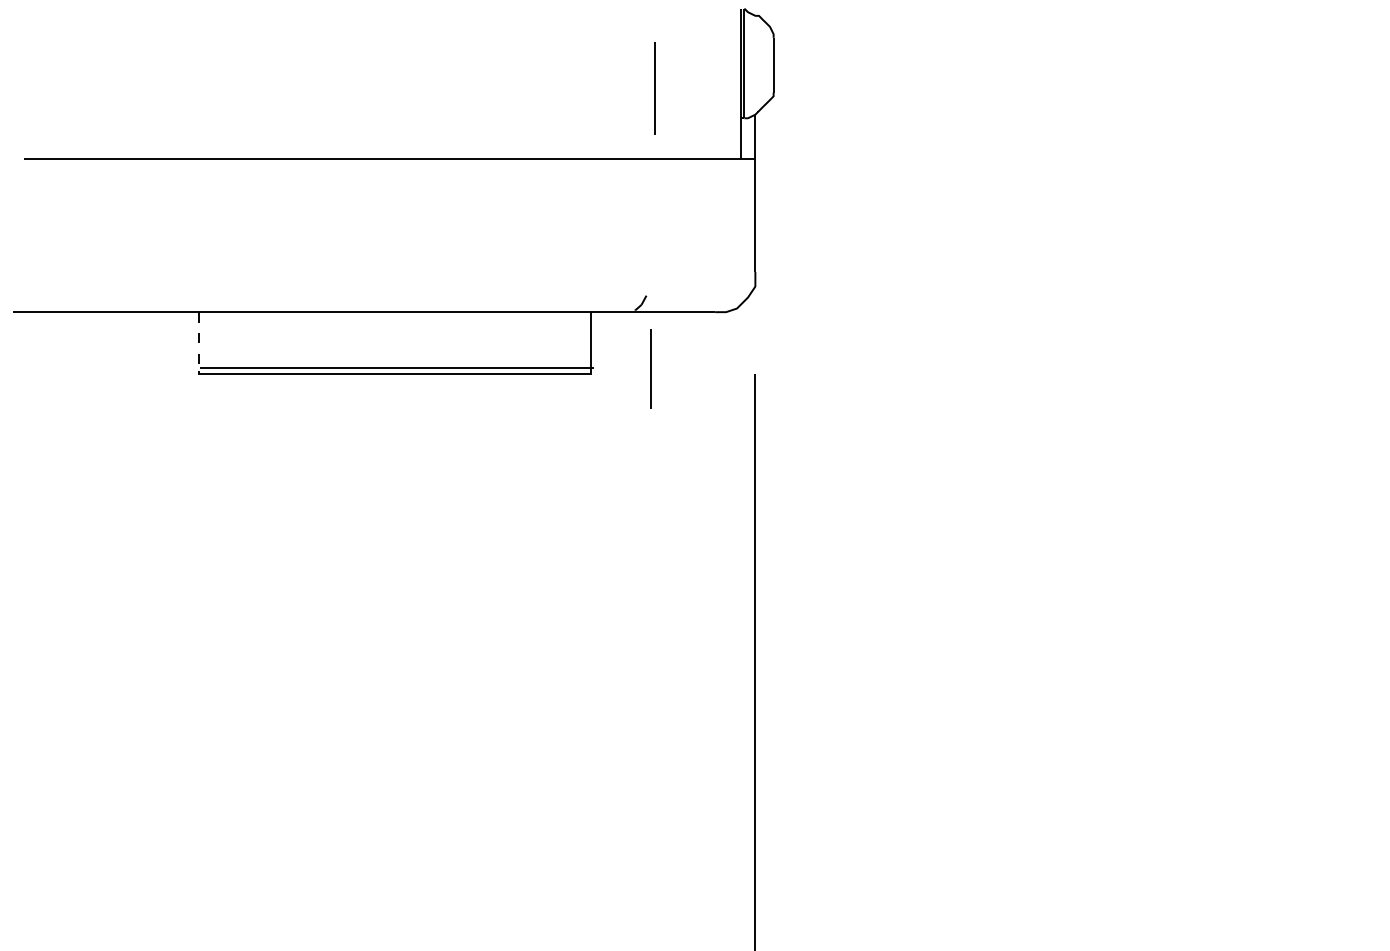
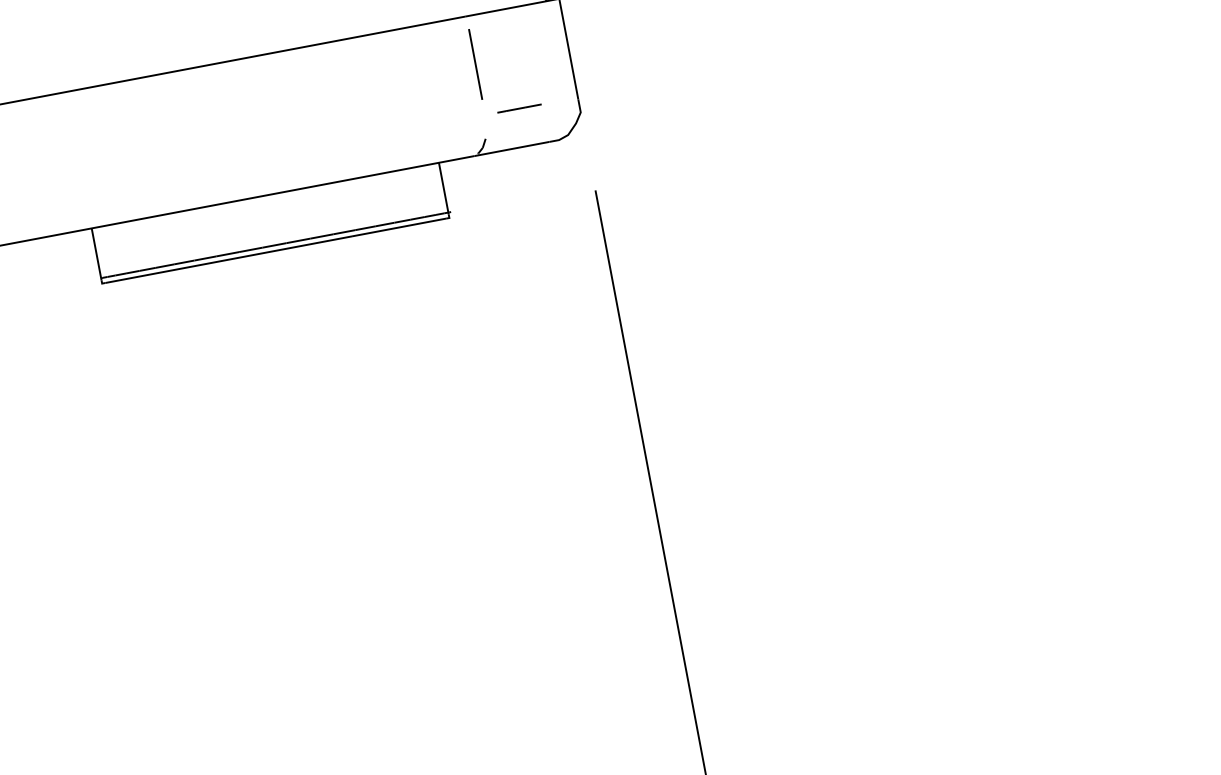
line: (689, 269) -> (519, 108), added
line: (199, 341) -> (96, 254), dashed -> solid
line: (650, 368) -> (475, 64), moved

